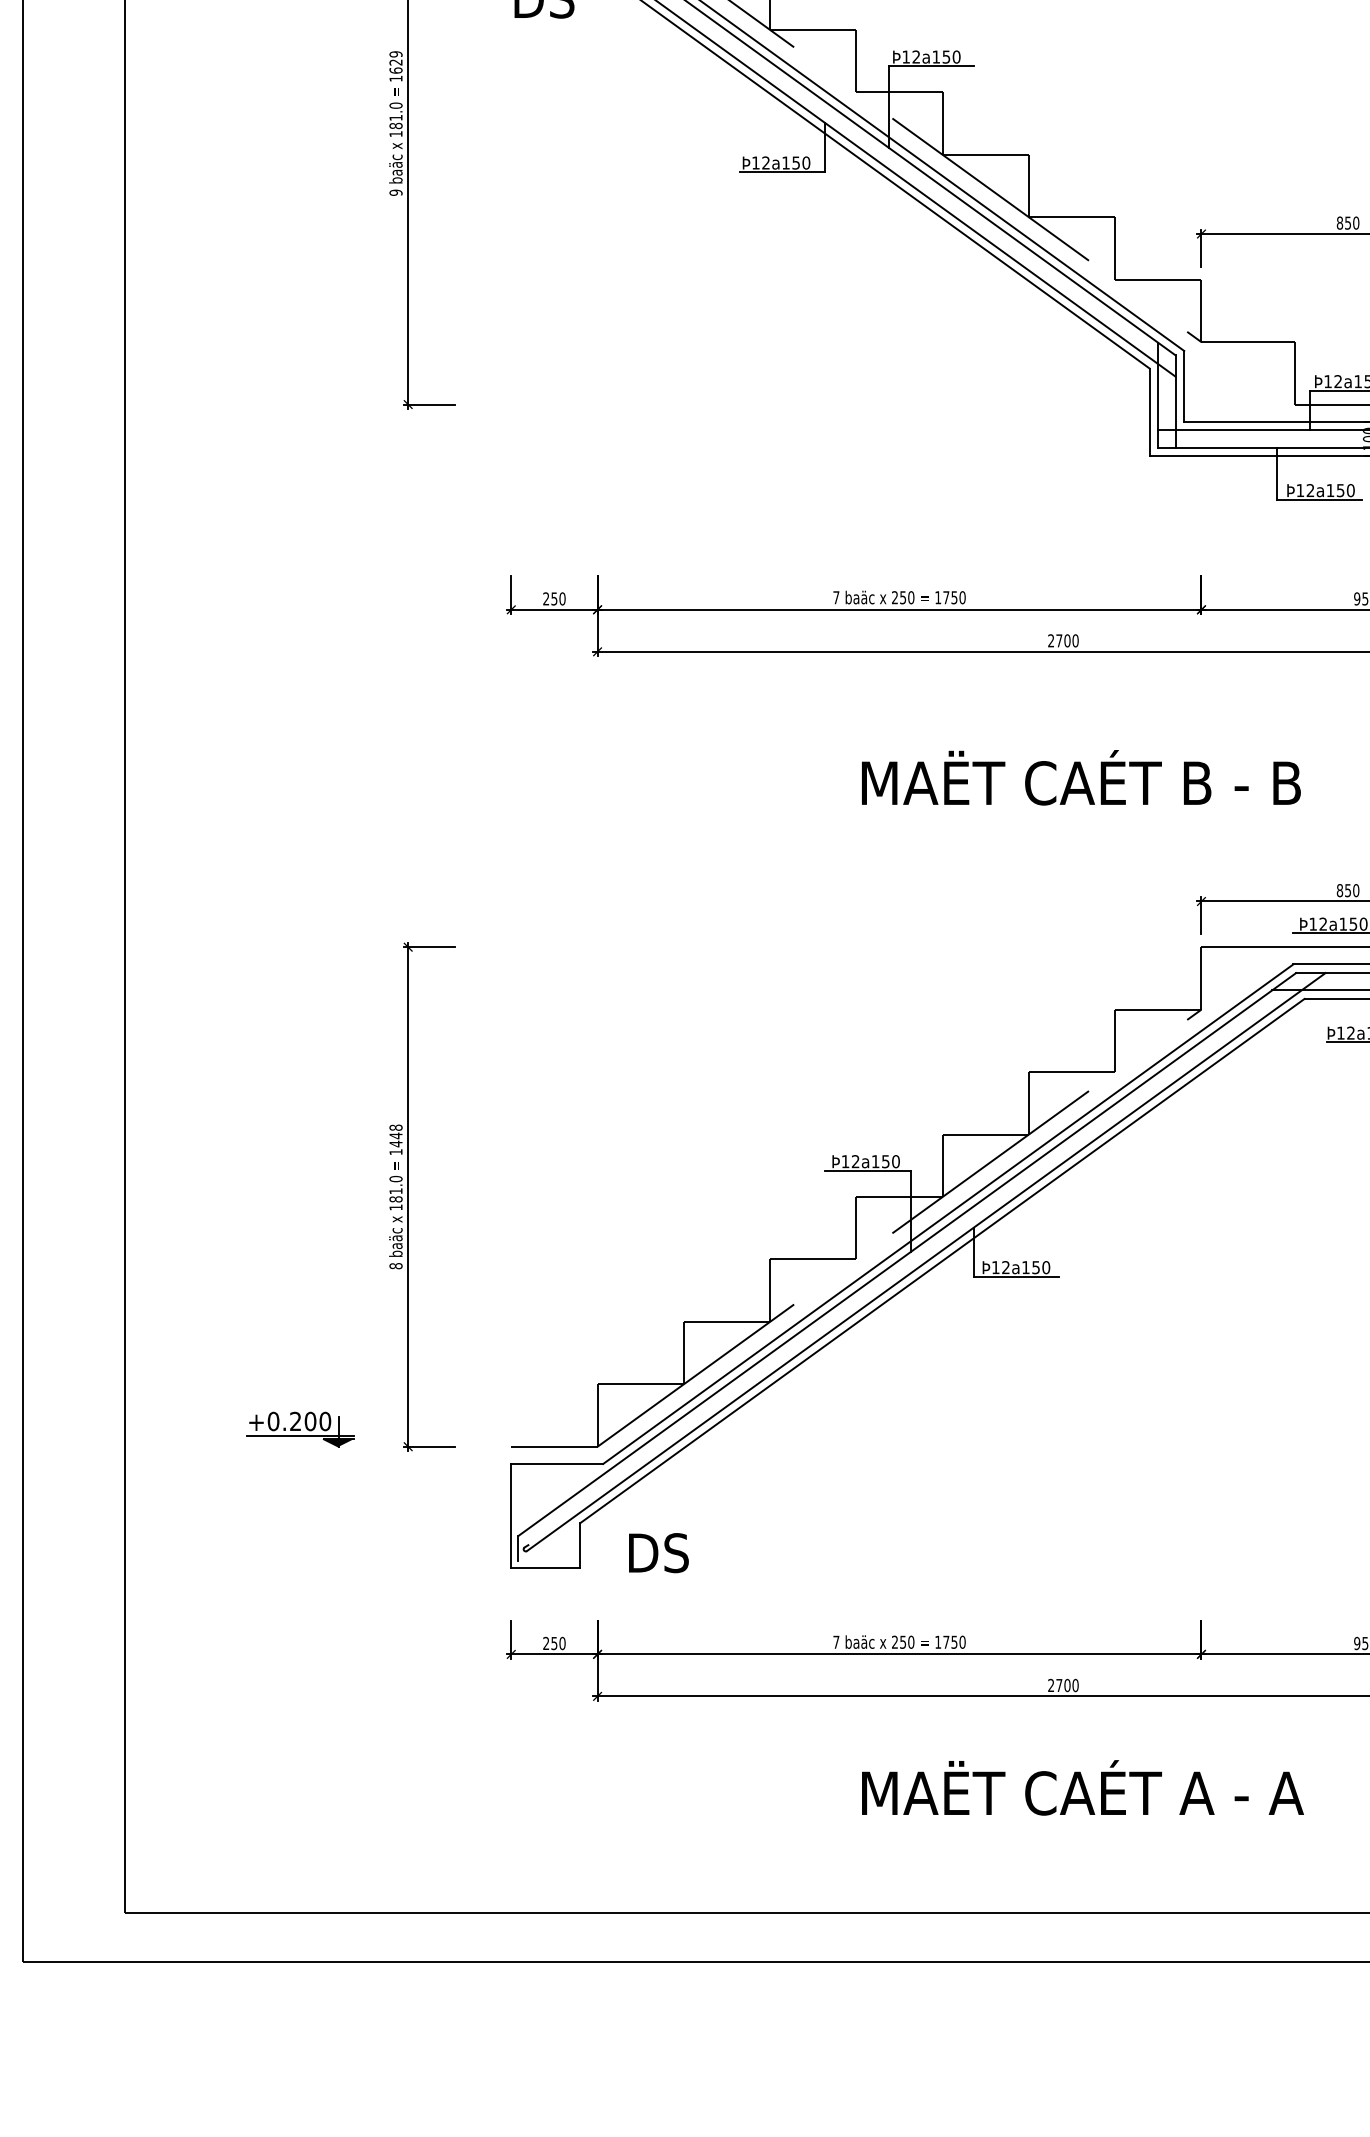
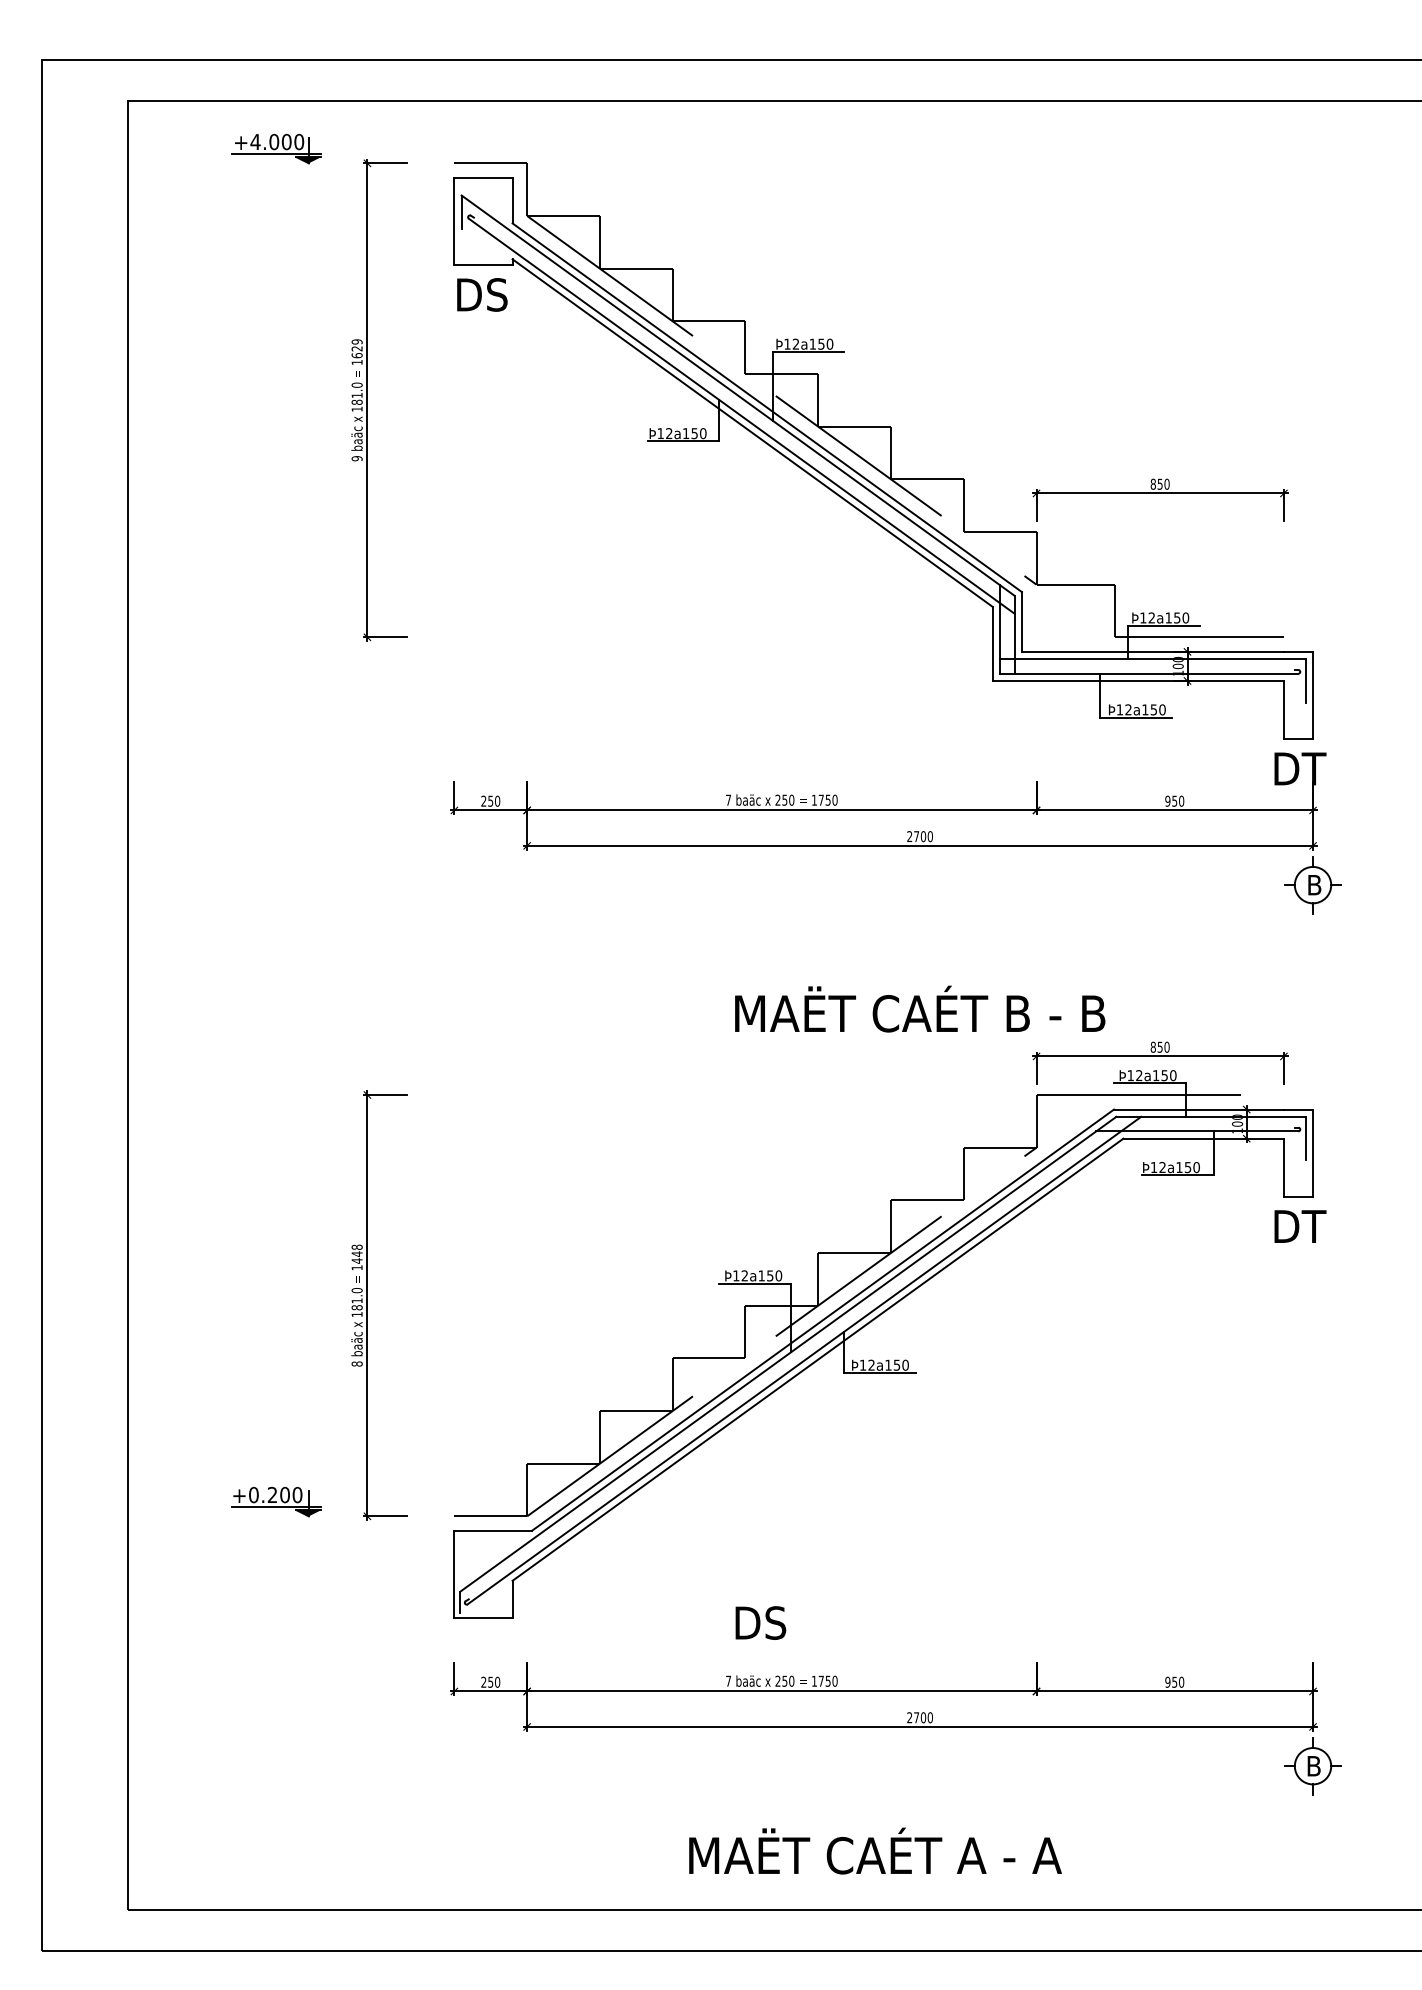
text: (1081, 777) -> (920, 1008), moved
text: (658, 1552) -> (760, 1622), moved
text: (1082, 1787) -> (875, 1850), moved

